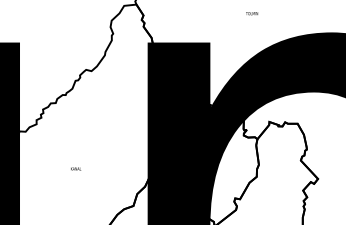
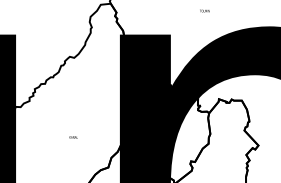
text: (75, 169) -> (73, 137), moved

